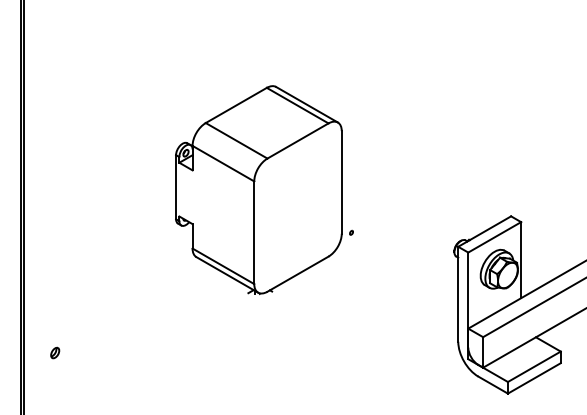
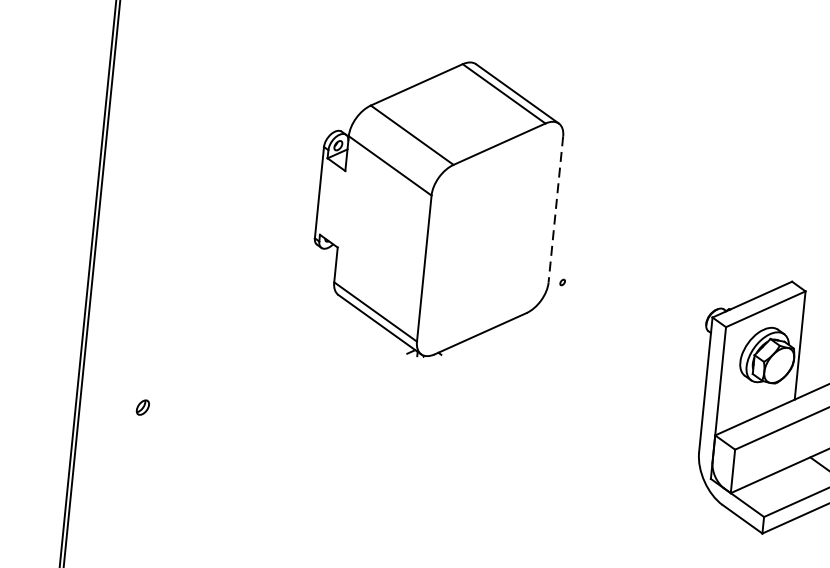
line: (341, 182) -> (555, 209), solid -> dashed
part: (55, 352) -> (143, 406), moved

